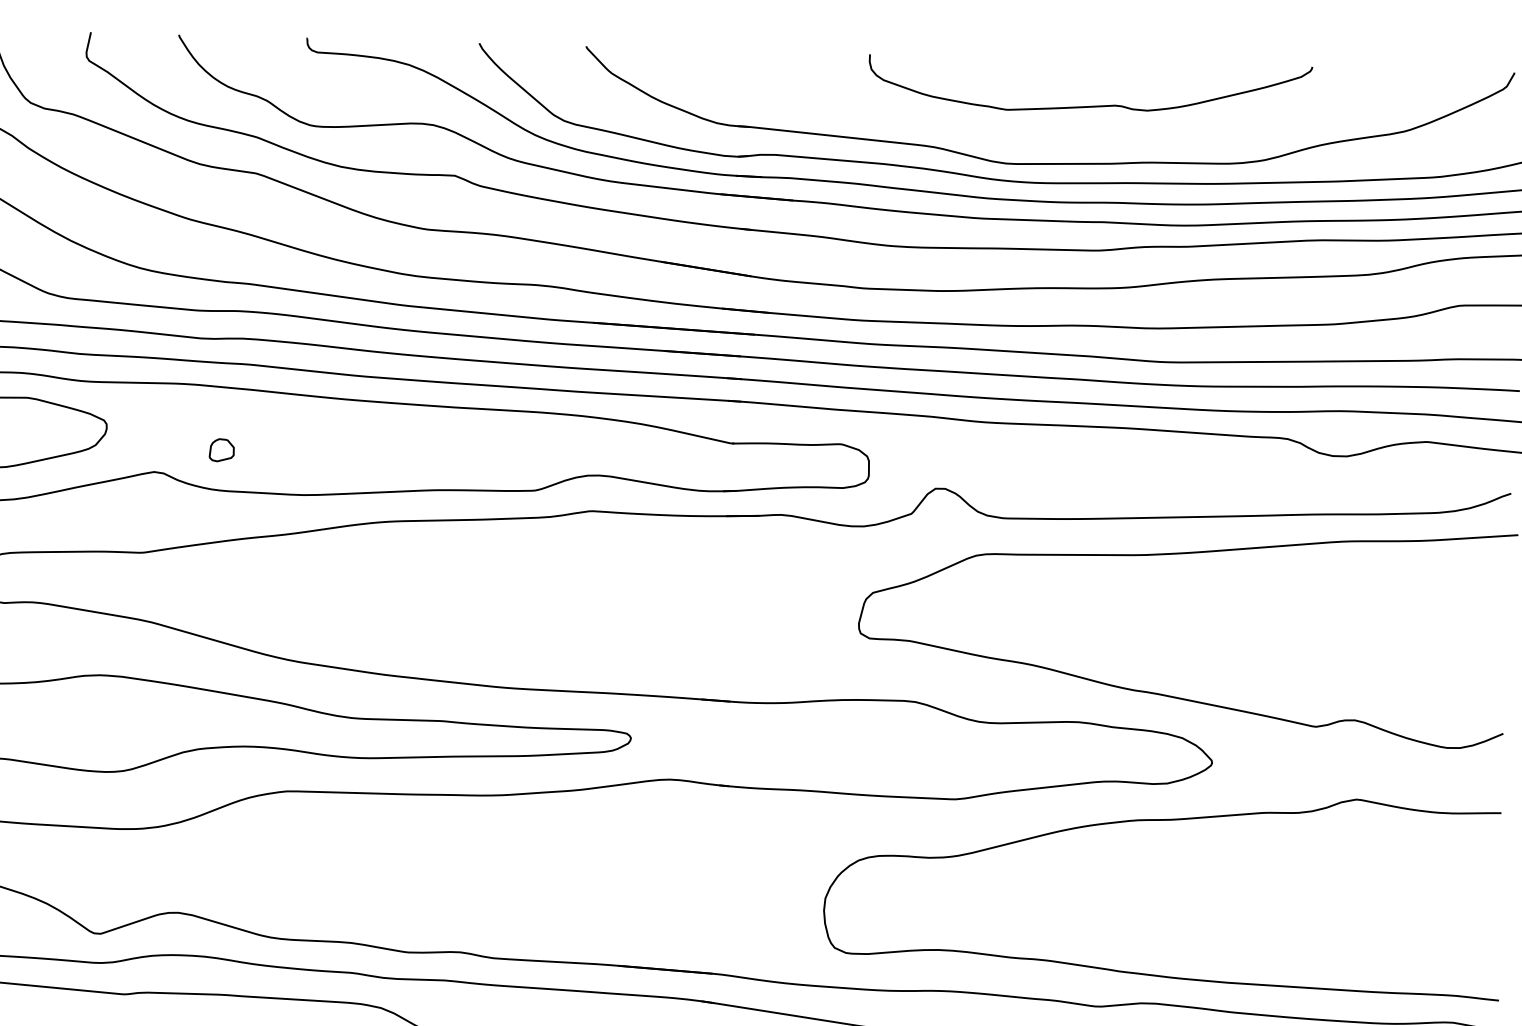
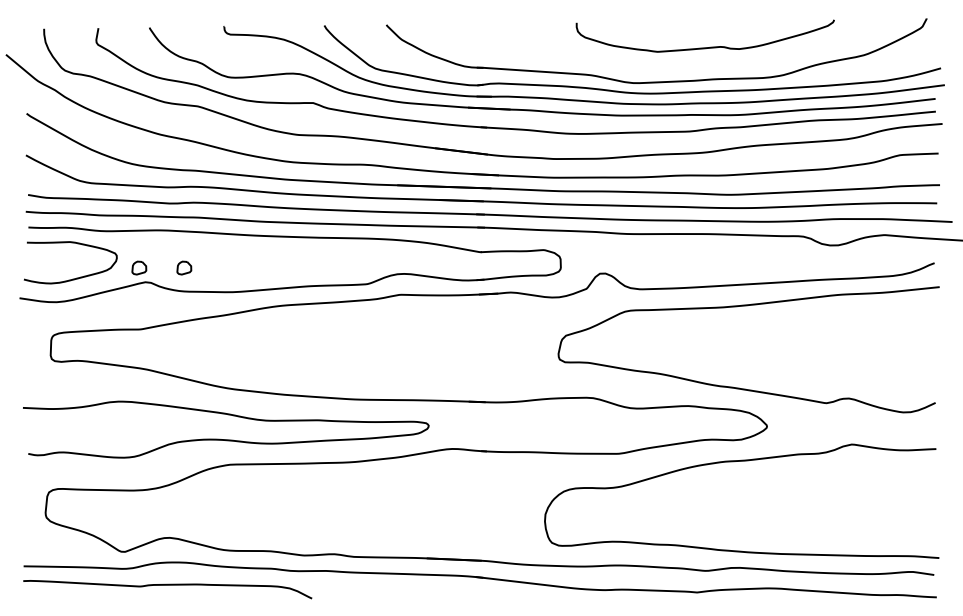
curve: (1087, 105) -> (704, 47), moved
part: (144, 446) -> (139, 267), added

